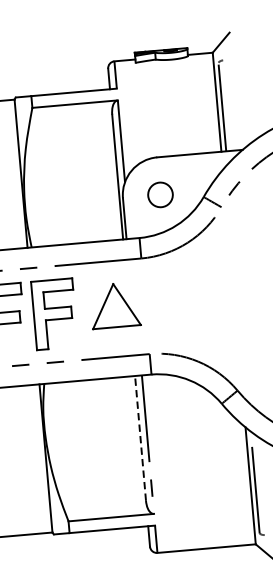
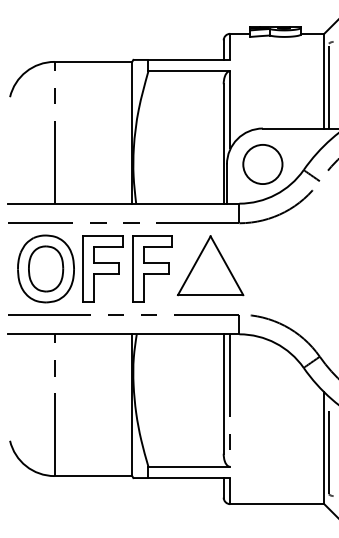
circle: (160, 194) -> (262, 164), size x1.67
part: (115, 305) -> (210, 265), size x1.43
line: (140, 438) -> (223, 394), dashed -> solid

